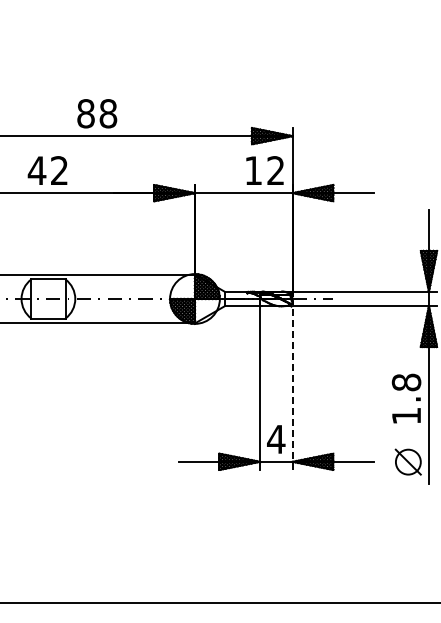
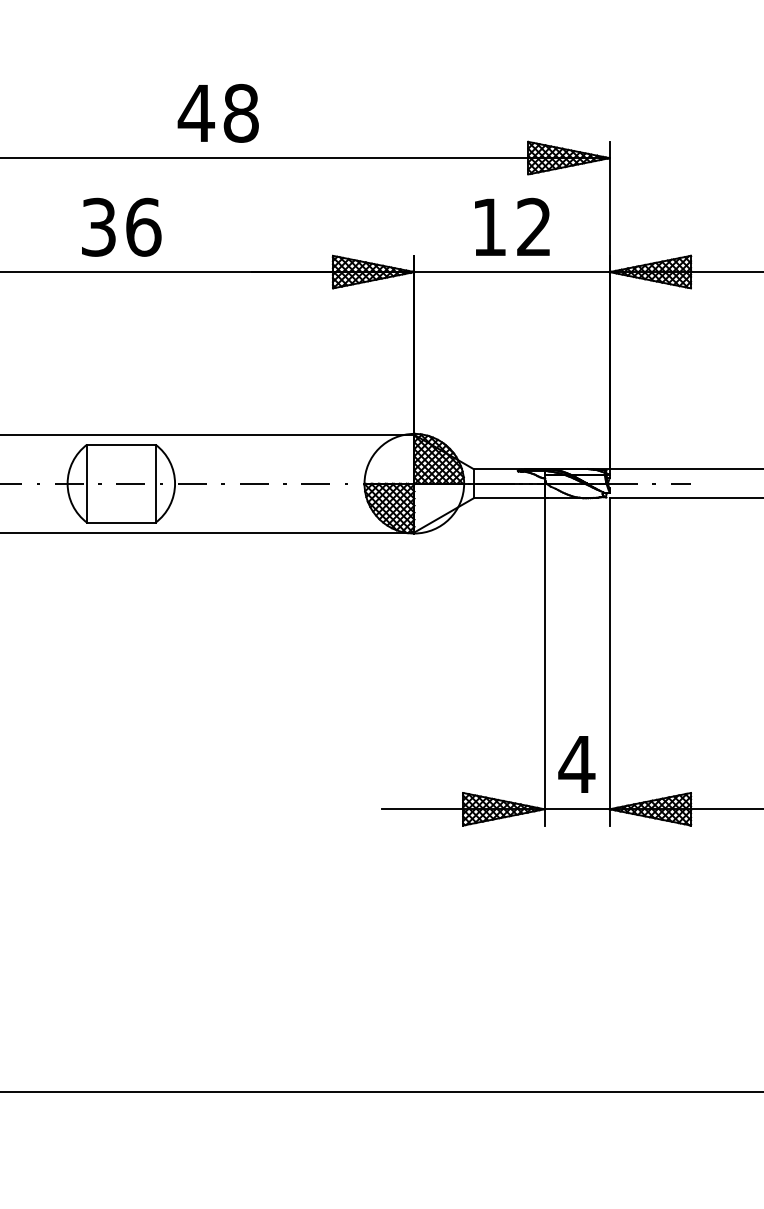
text: (85, 113) -> (195, 112), 88 -> 48
text: (47, 170) -> (119, 226), 42 -> 36
text: (264, 170) -> (511, 226), moved
line: (292, 388) -> (609, 662), dashed -> solid

